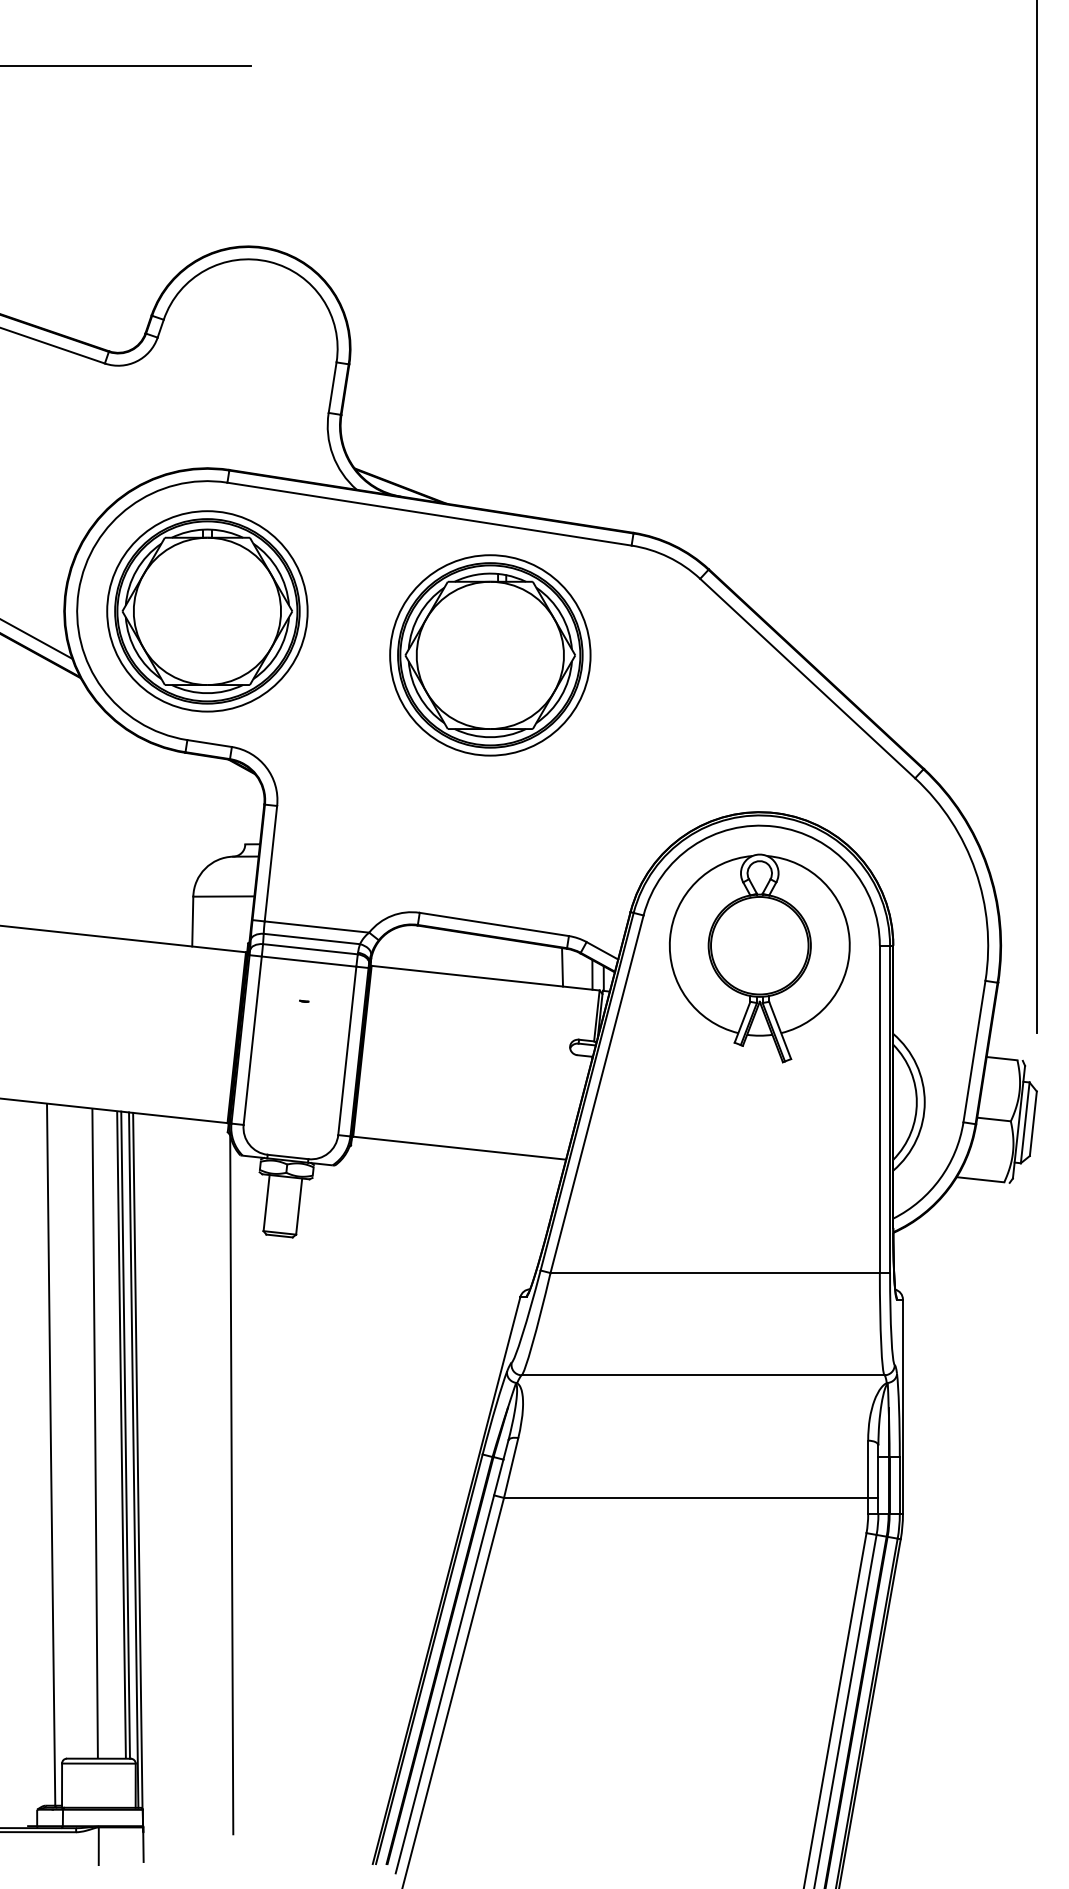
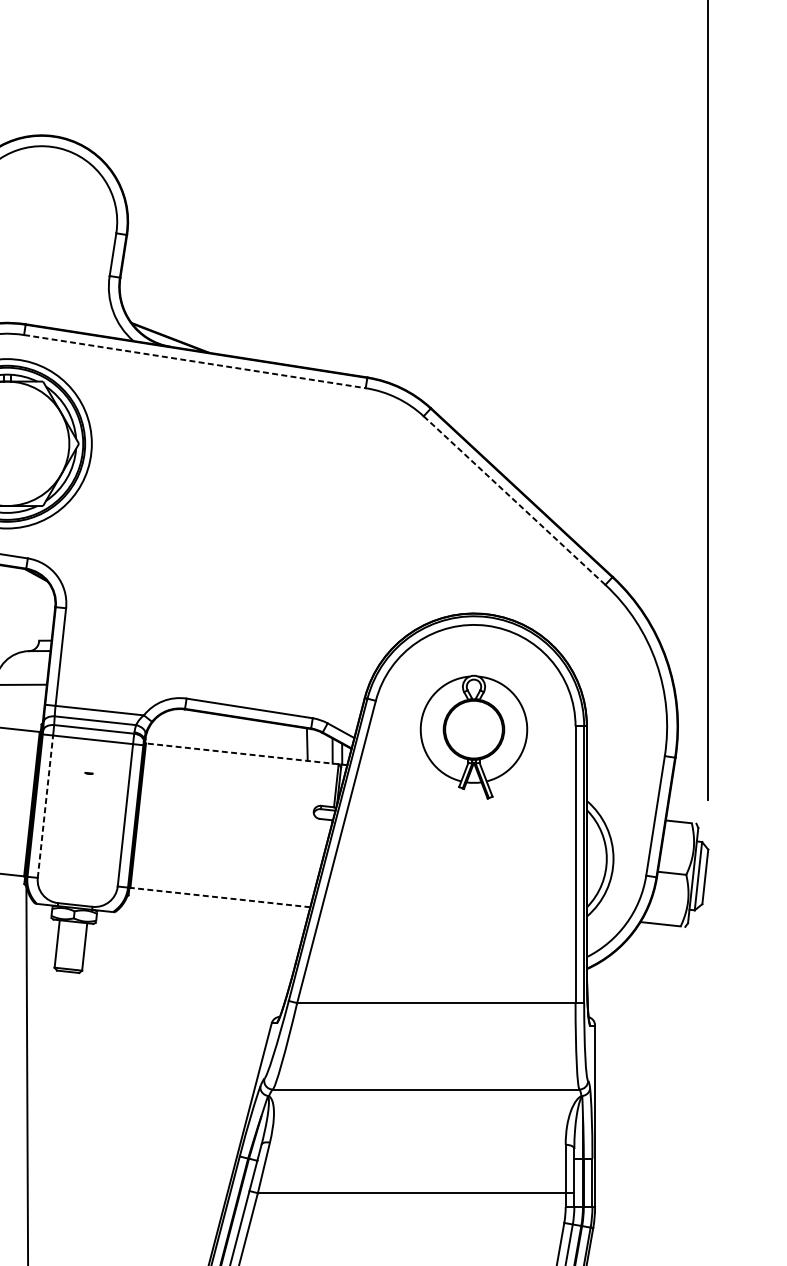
line: (429, 514) -> (194, 361), solid -> dashed
part: (490, 655) -> (246, 481), removed
line: (807, 678) -> (514, 500), solid -> dashed
part: (759, 958) -> (473, 737), size x0.7
line: (485, 978) -> (242, 754), solid -> dashed
line: (252, 1040) -> (45, 806), solid -> dashed
line: (459, 1148) -> (220, 897), solid -> dashed

